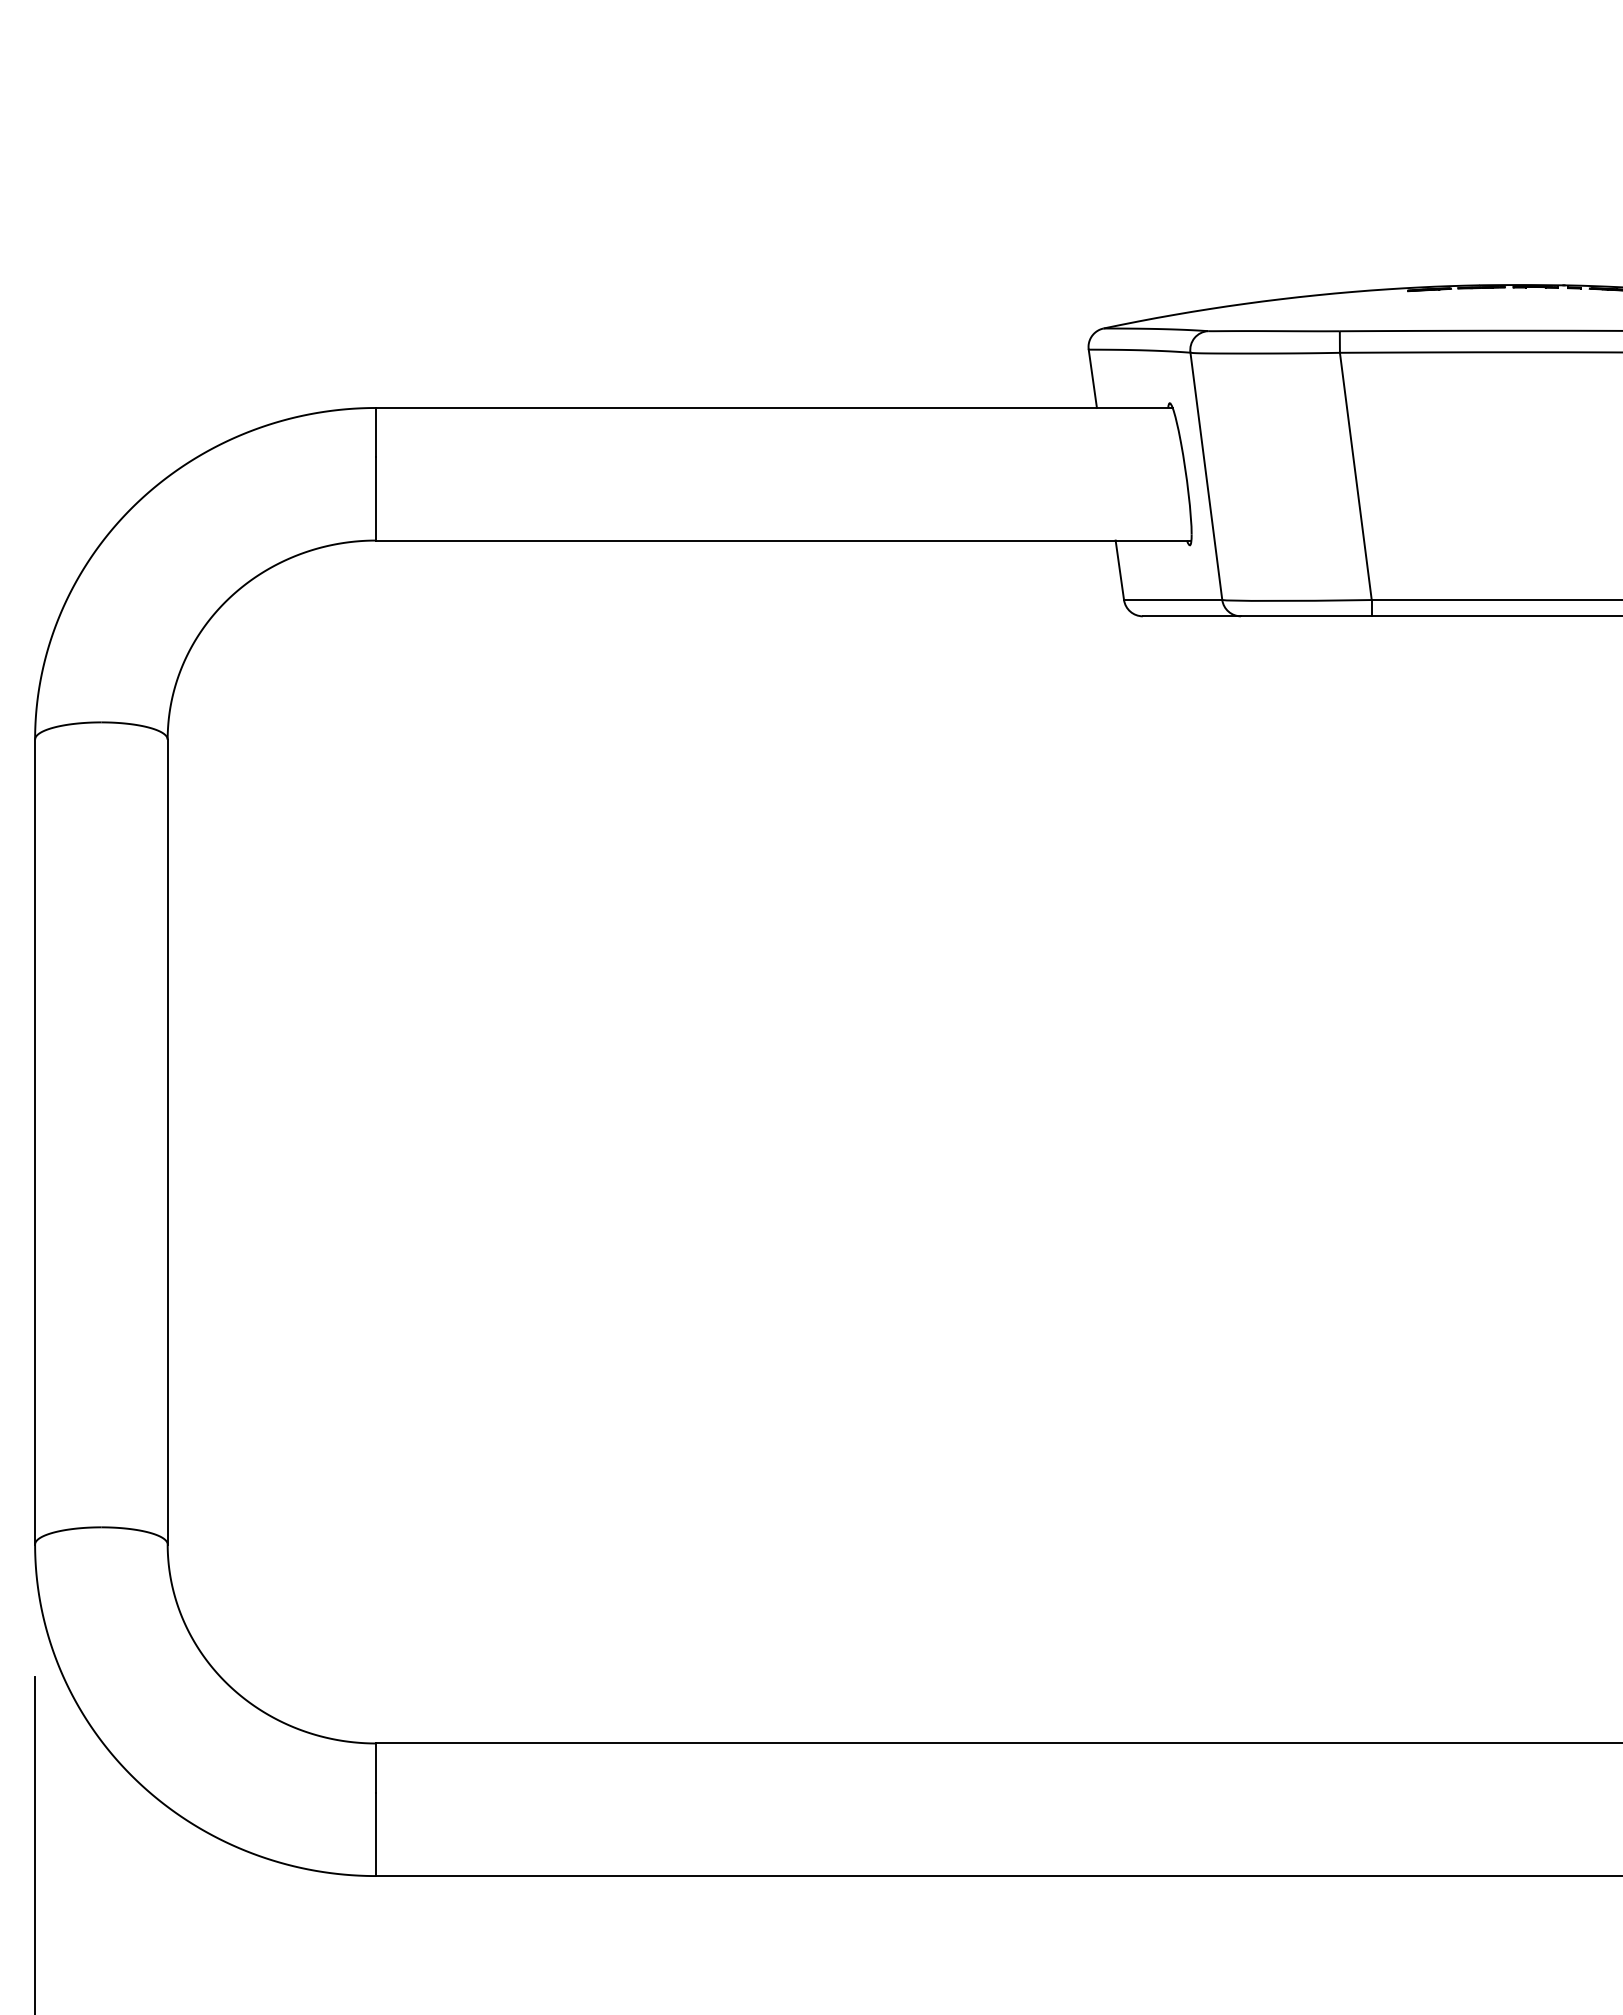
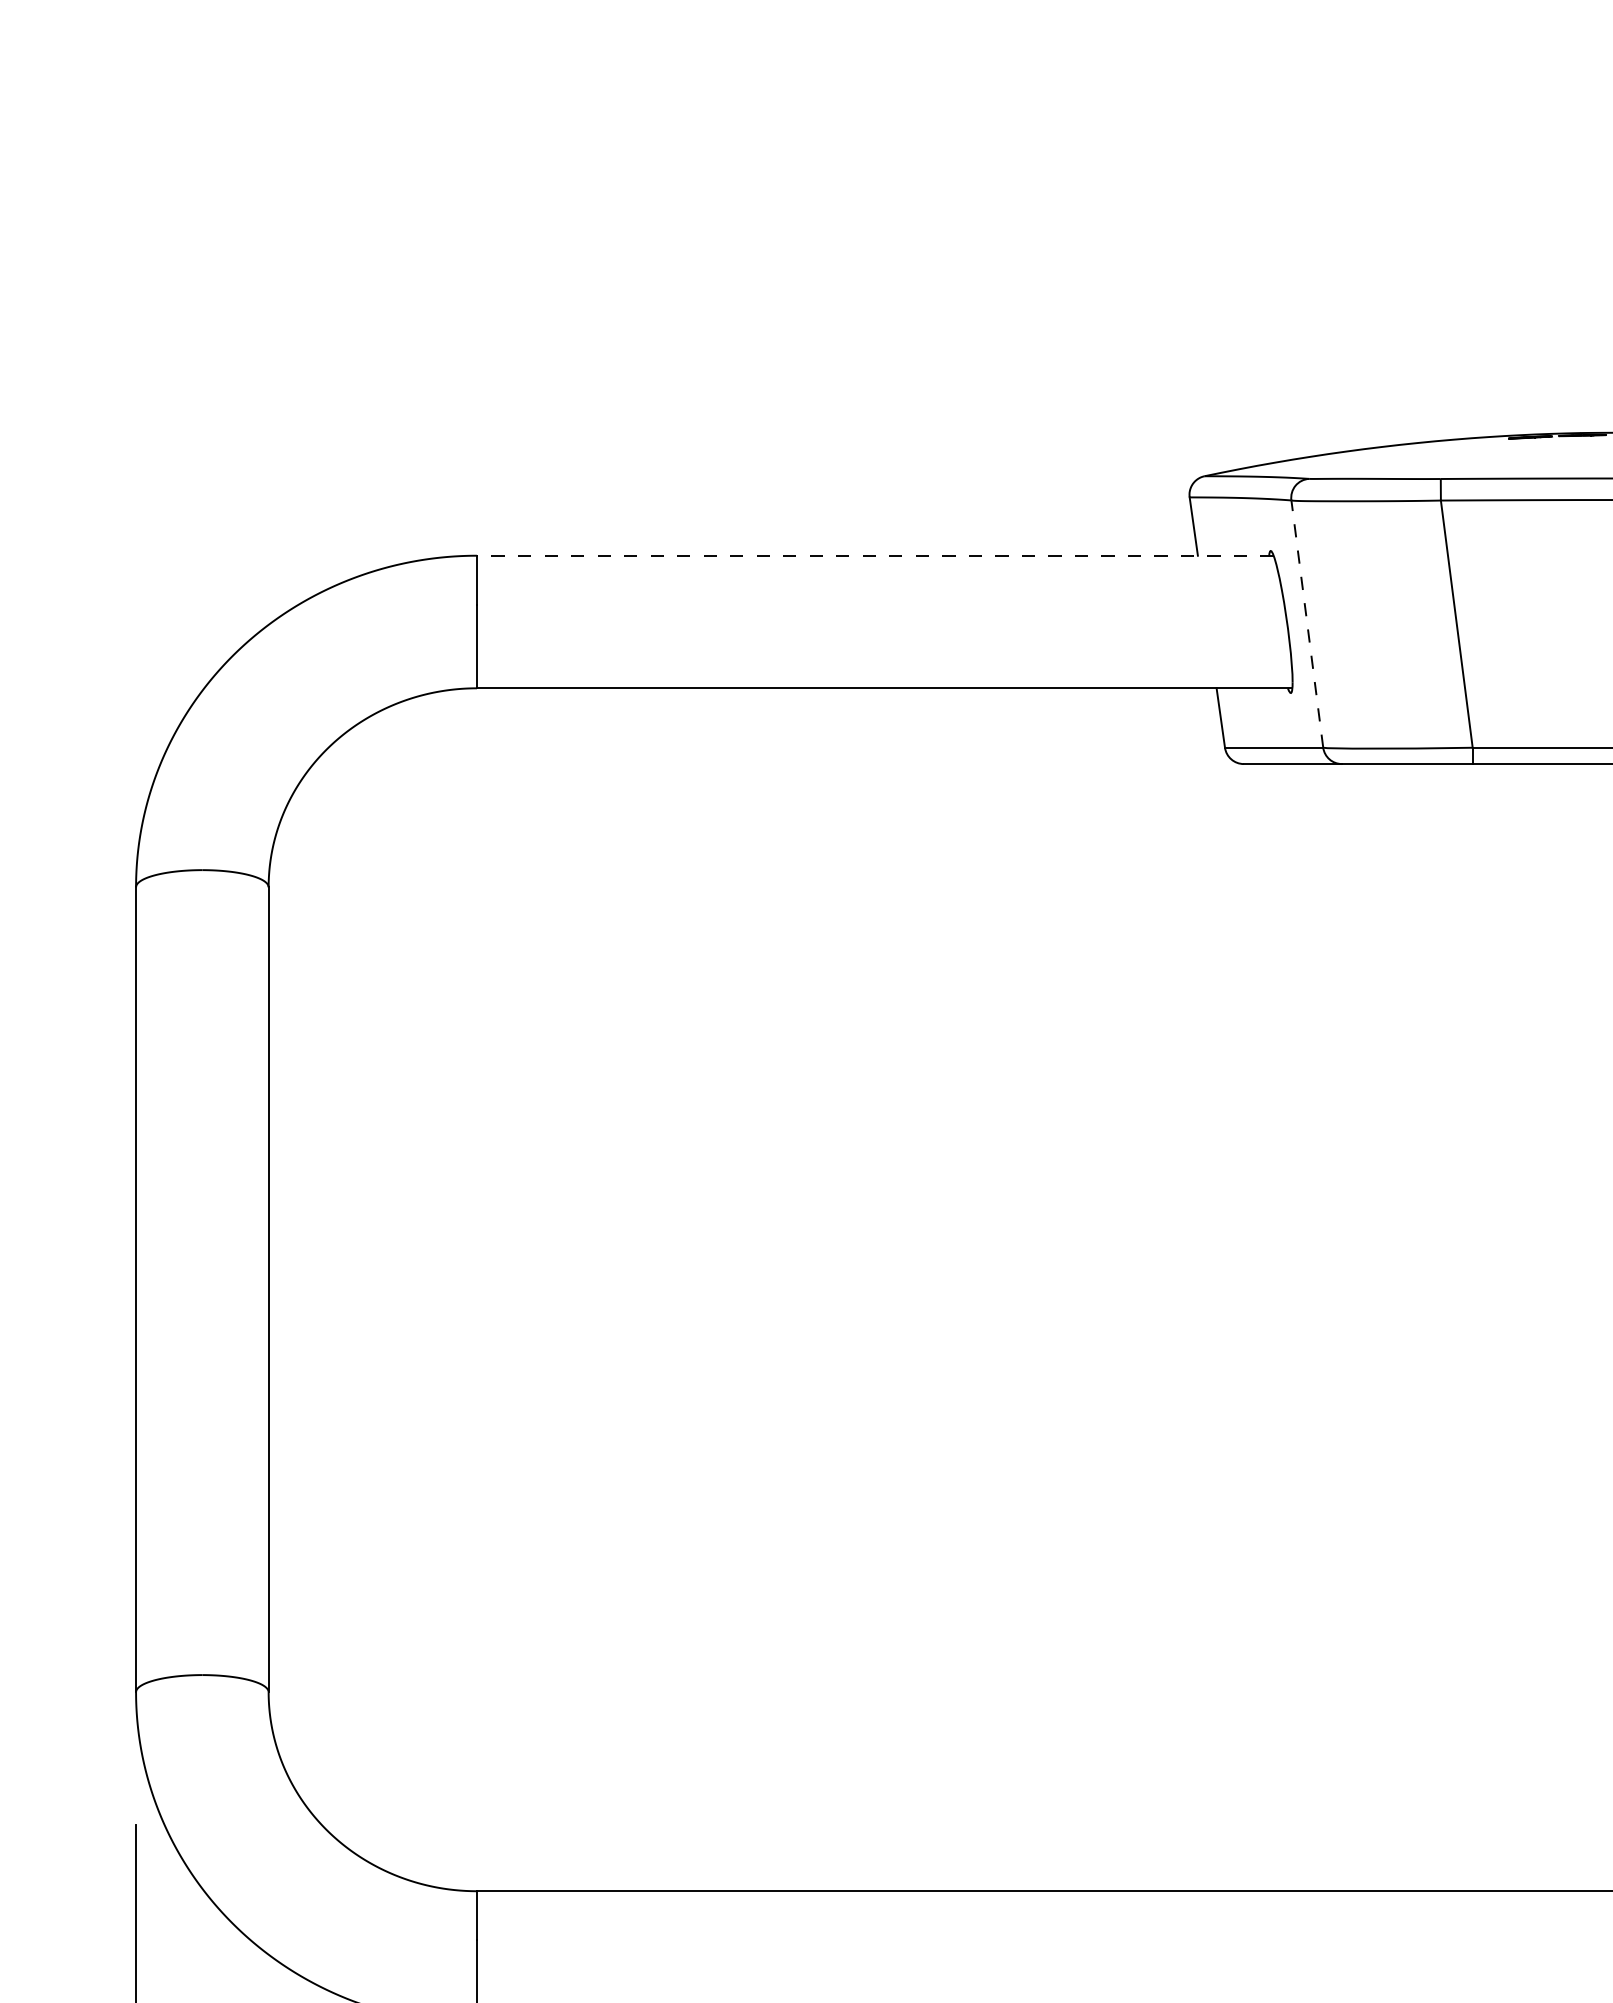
line: (773, 408) -> (874, 556), solid -> dashed
line: (1206, 476) -> (1307, 624), solid -> dashed

